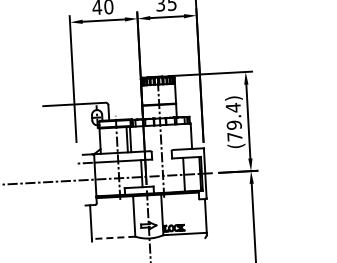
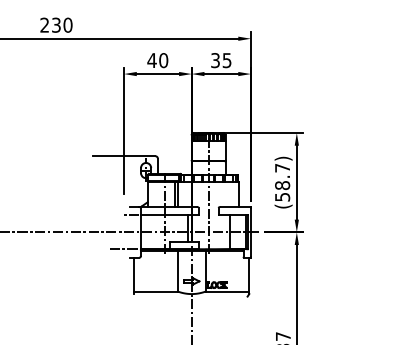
text: (234, 122) -> (282, 182), (79.4) -> (58.7)
line: (77, 197) -> (122, 249), added
line: (114, 237) -> (156, 291), dashed -> solid

